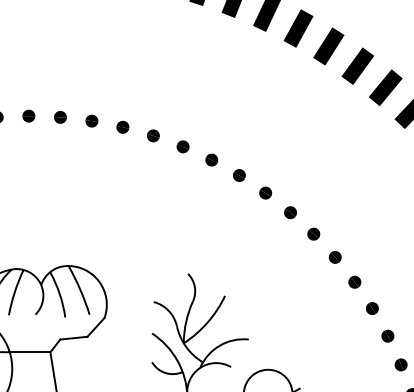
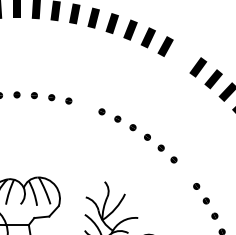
line: (327, 46) -> (181, 56), removed
part: (153, 135) -> (85, 105), removed
part: (334, 256) -> (185, 172), removed

